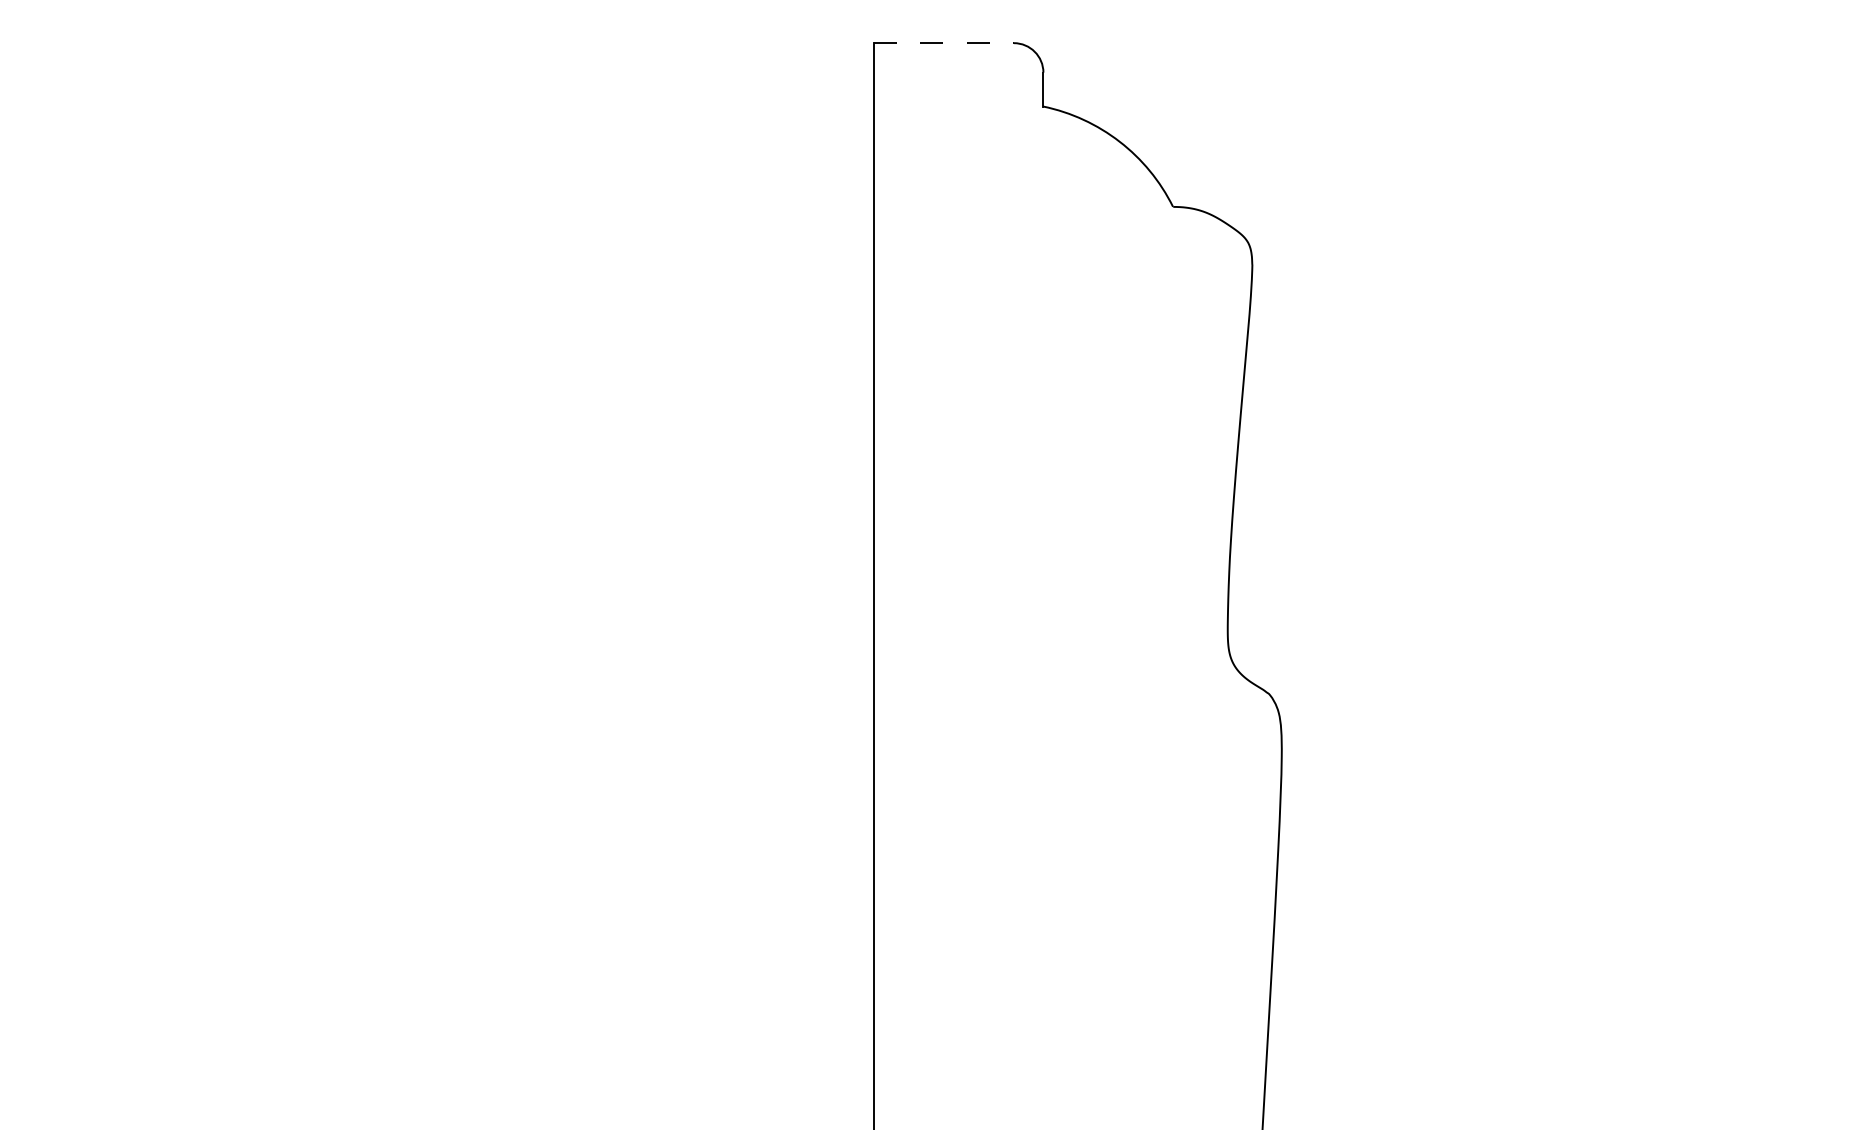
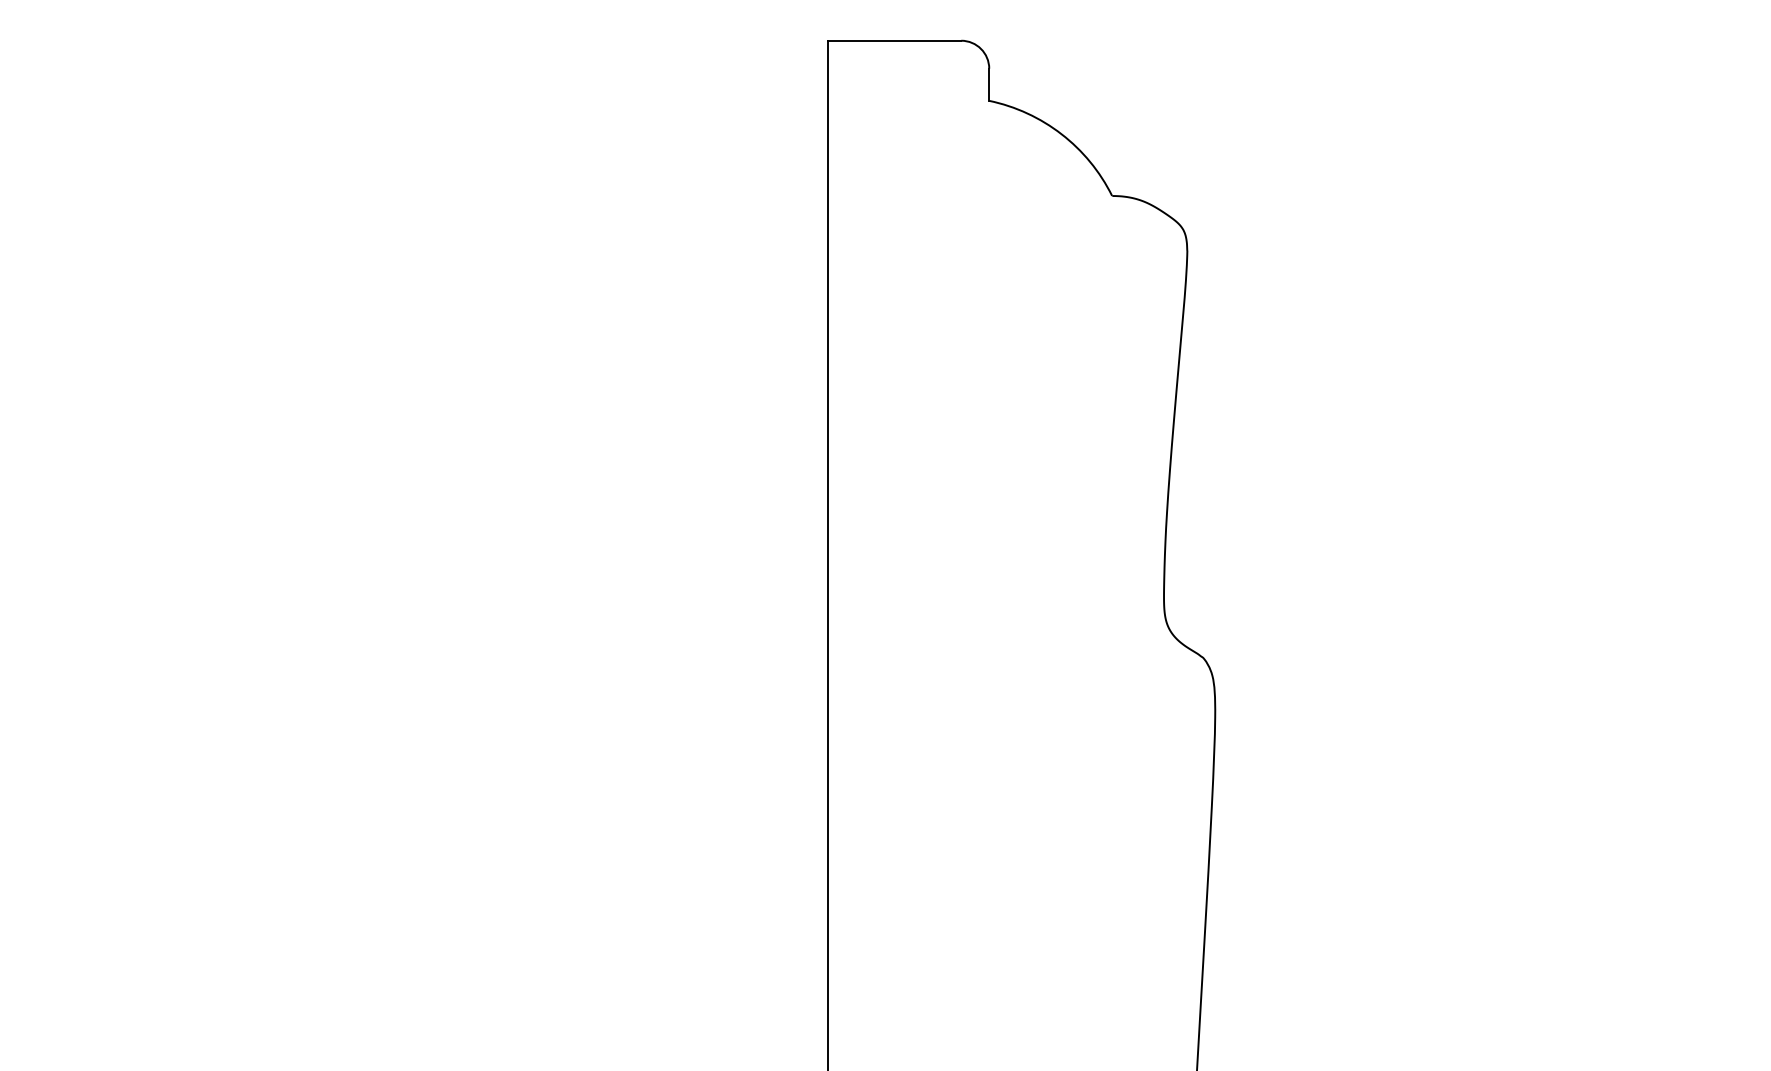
line: (944, 43) -> (895, 41), dashed -> solid

